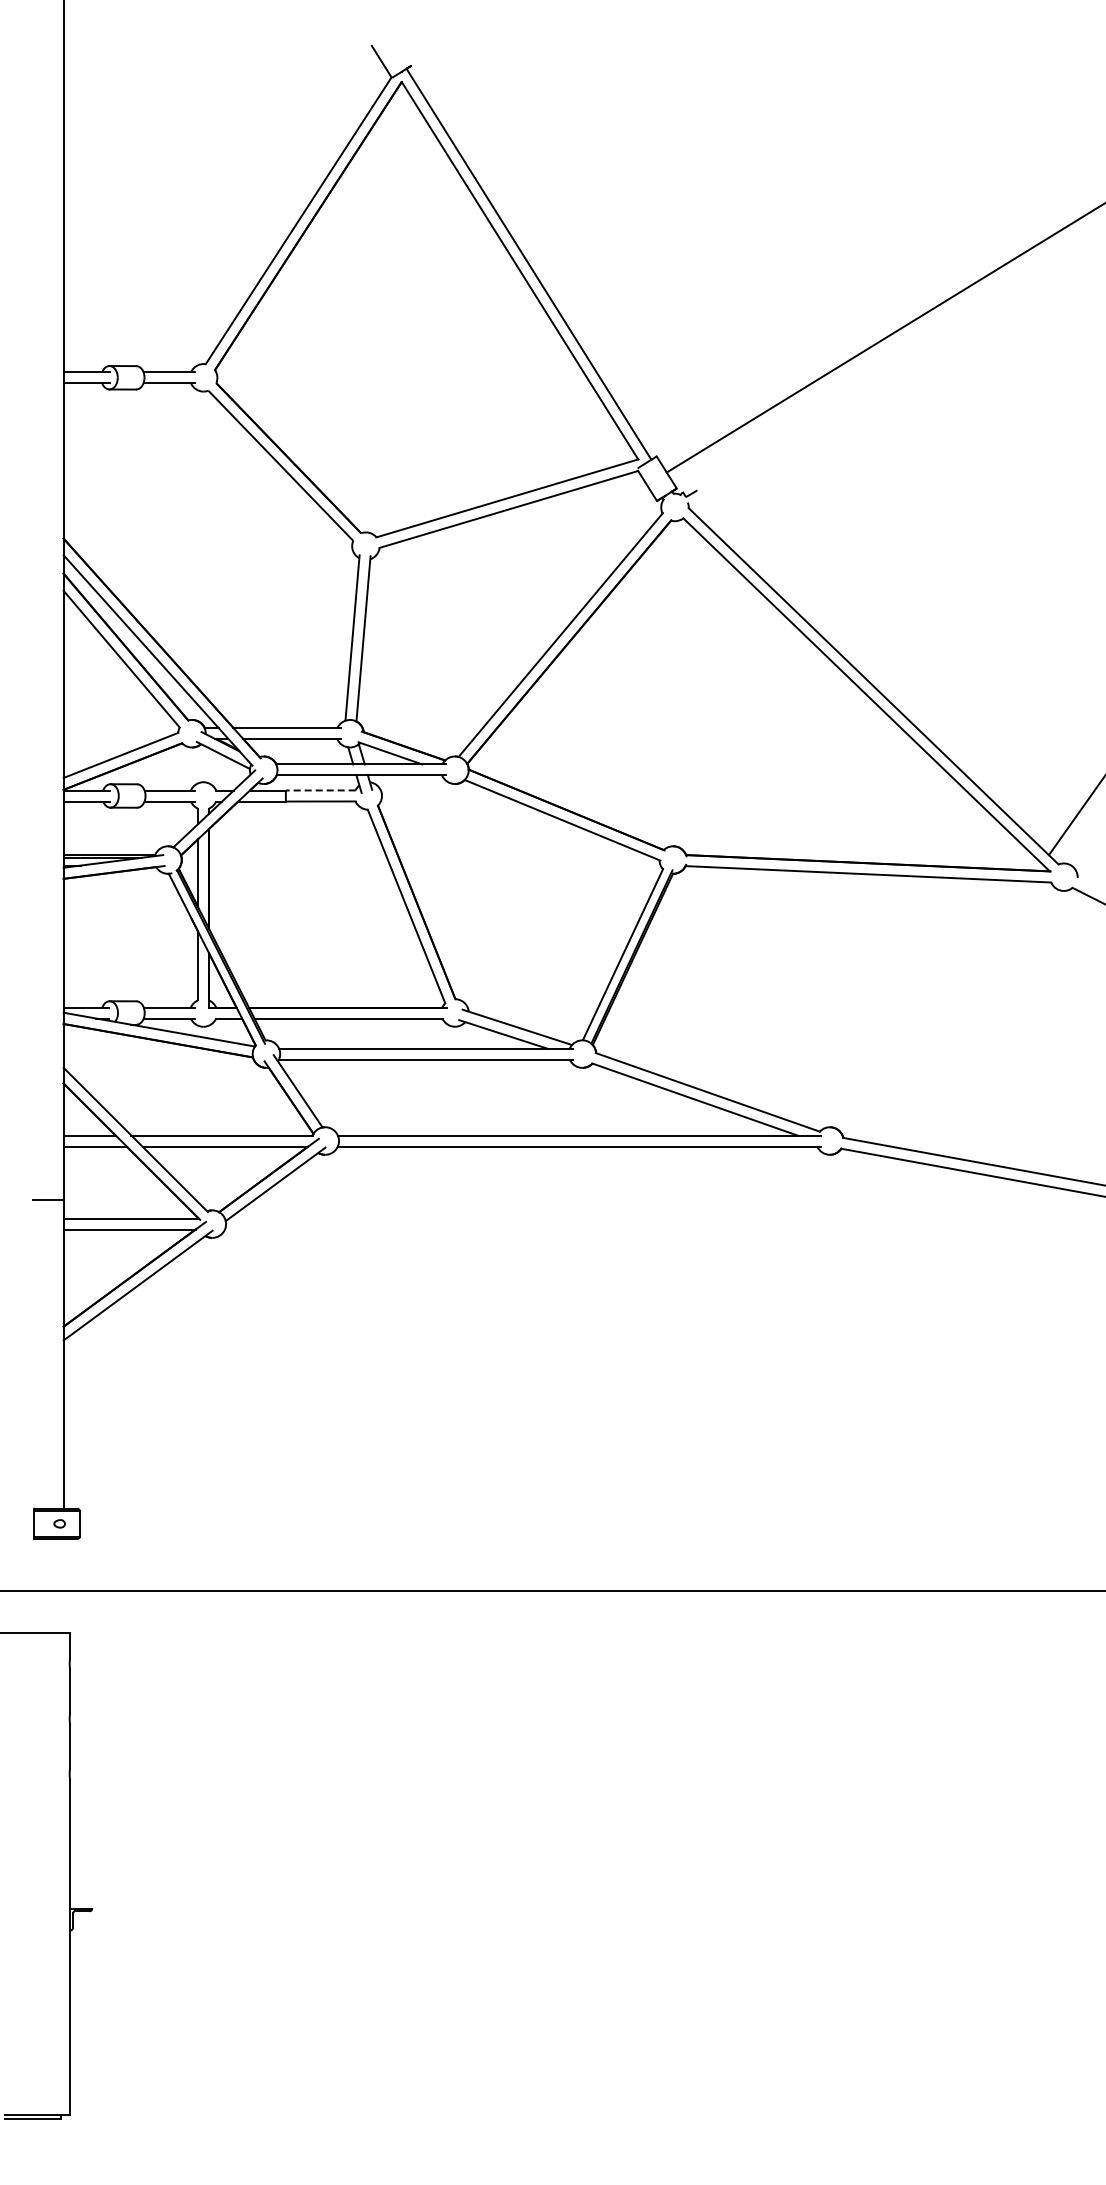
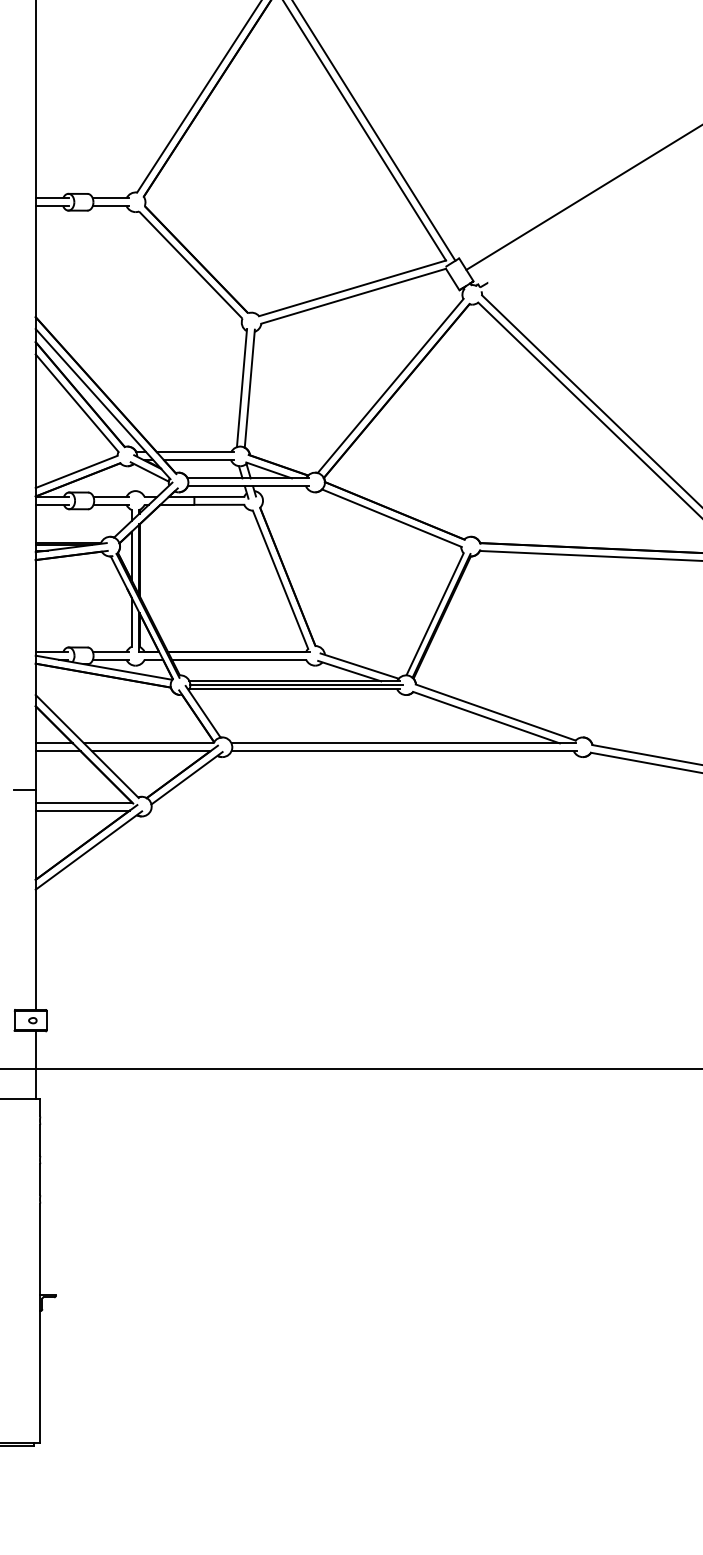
line: (320, 790) -> (219, 496), dashed -> solid
line: (428, 1054) -> (296, 685), added
line: (63, 1585) -> (35, 1064), added

